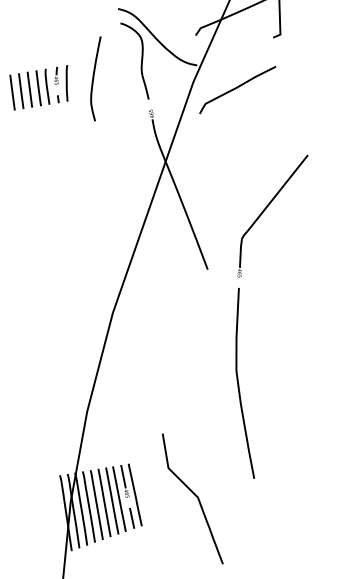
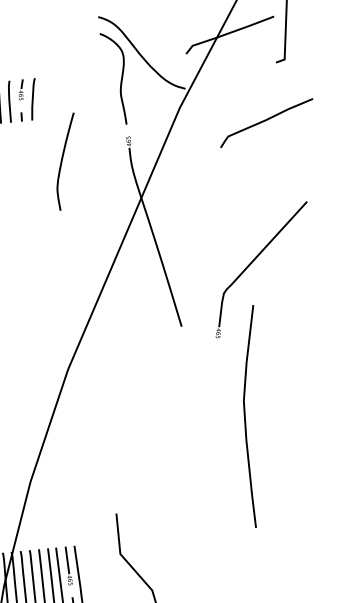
curve: (94, 78) -> (63, 161), moved
curve: (237, 88) -> (266, 121), moved
curve: (239, 384) -> (246, 417), moved

